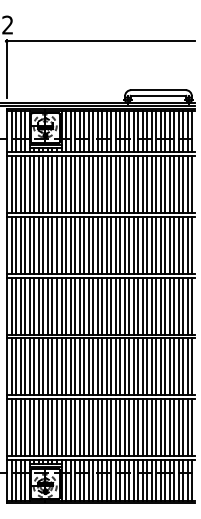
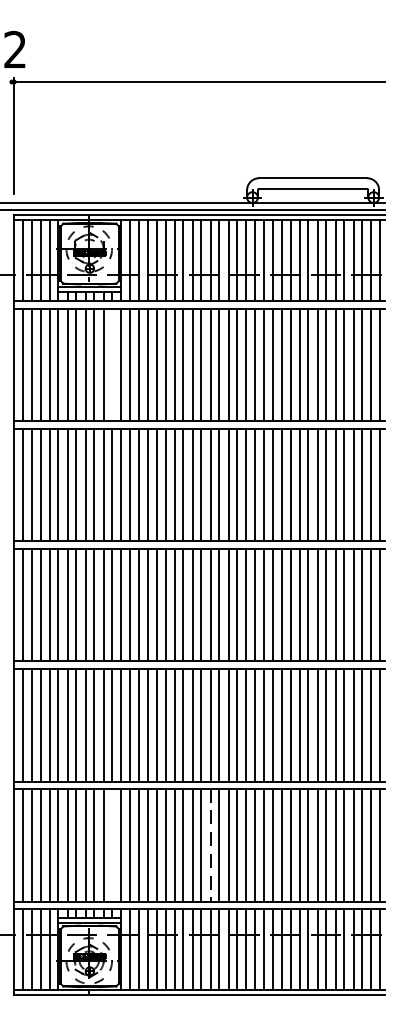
line: (56, 184) -> (111, 364), removed
line: (56, 427) -> (111, 845), removed
line: (106, 427) -> (210, 845), solid -> dashed

